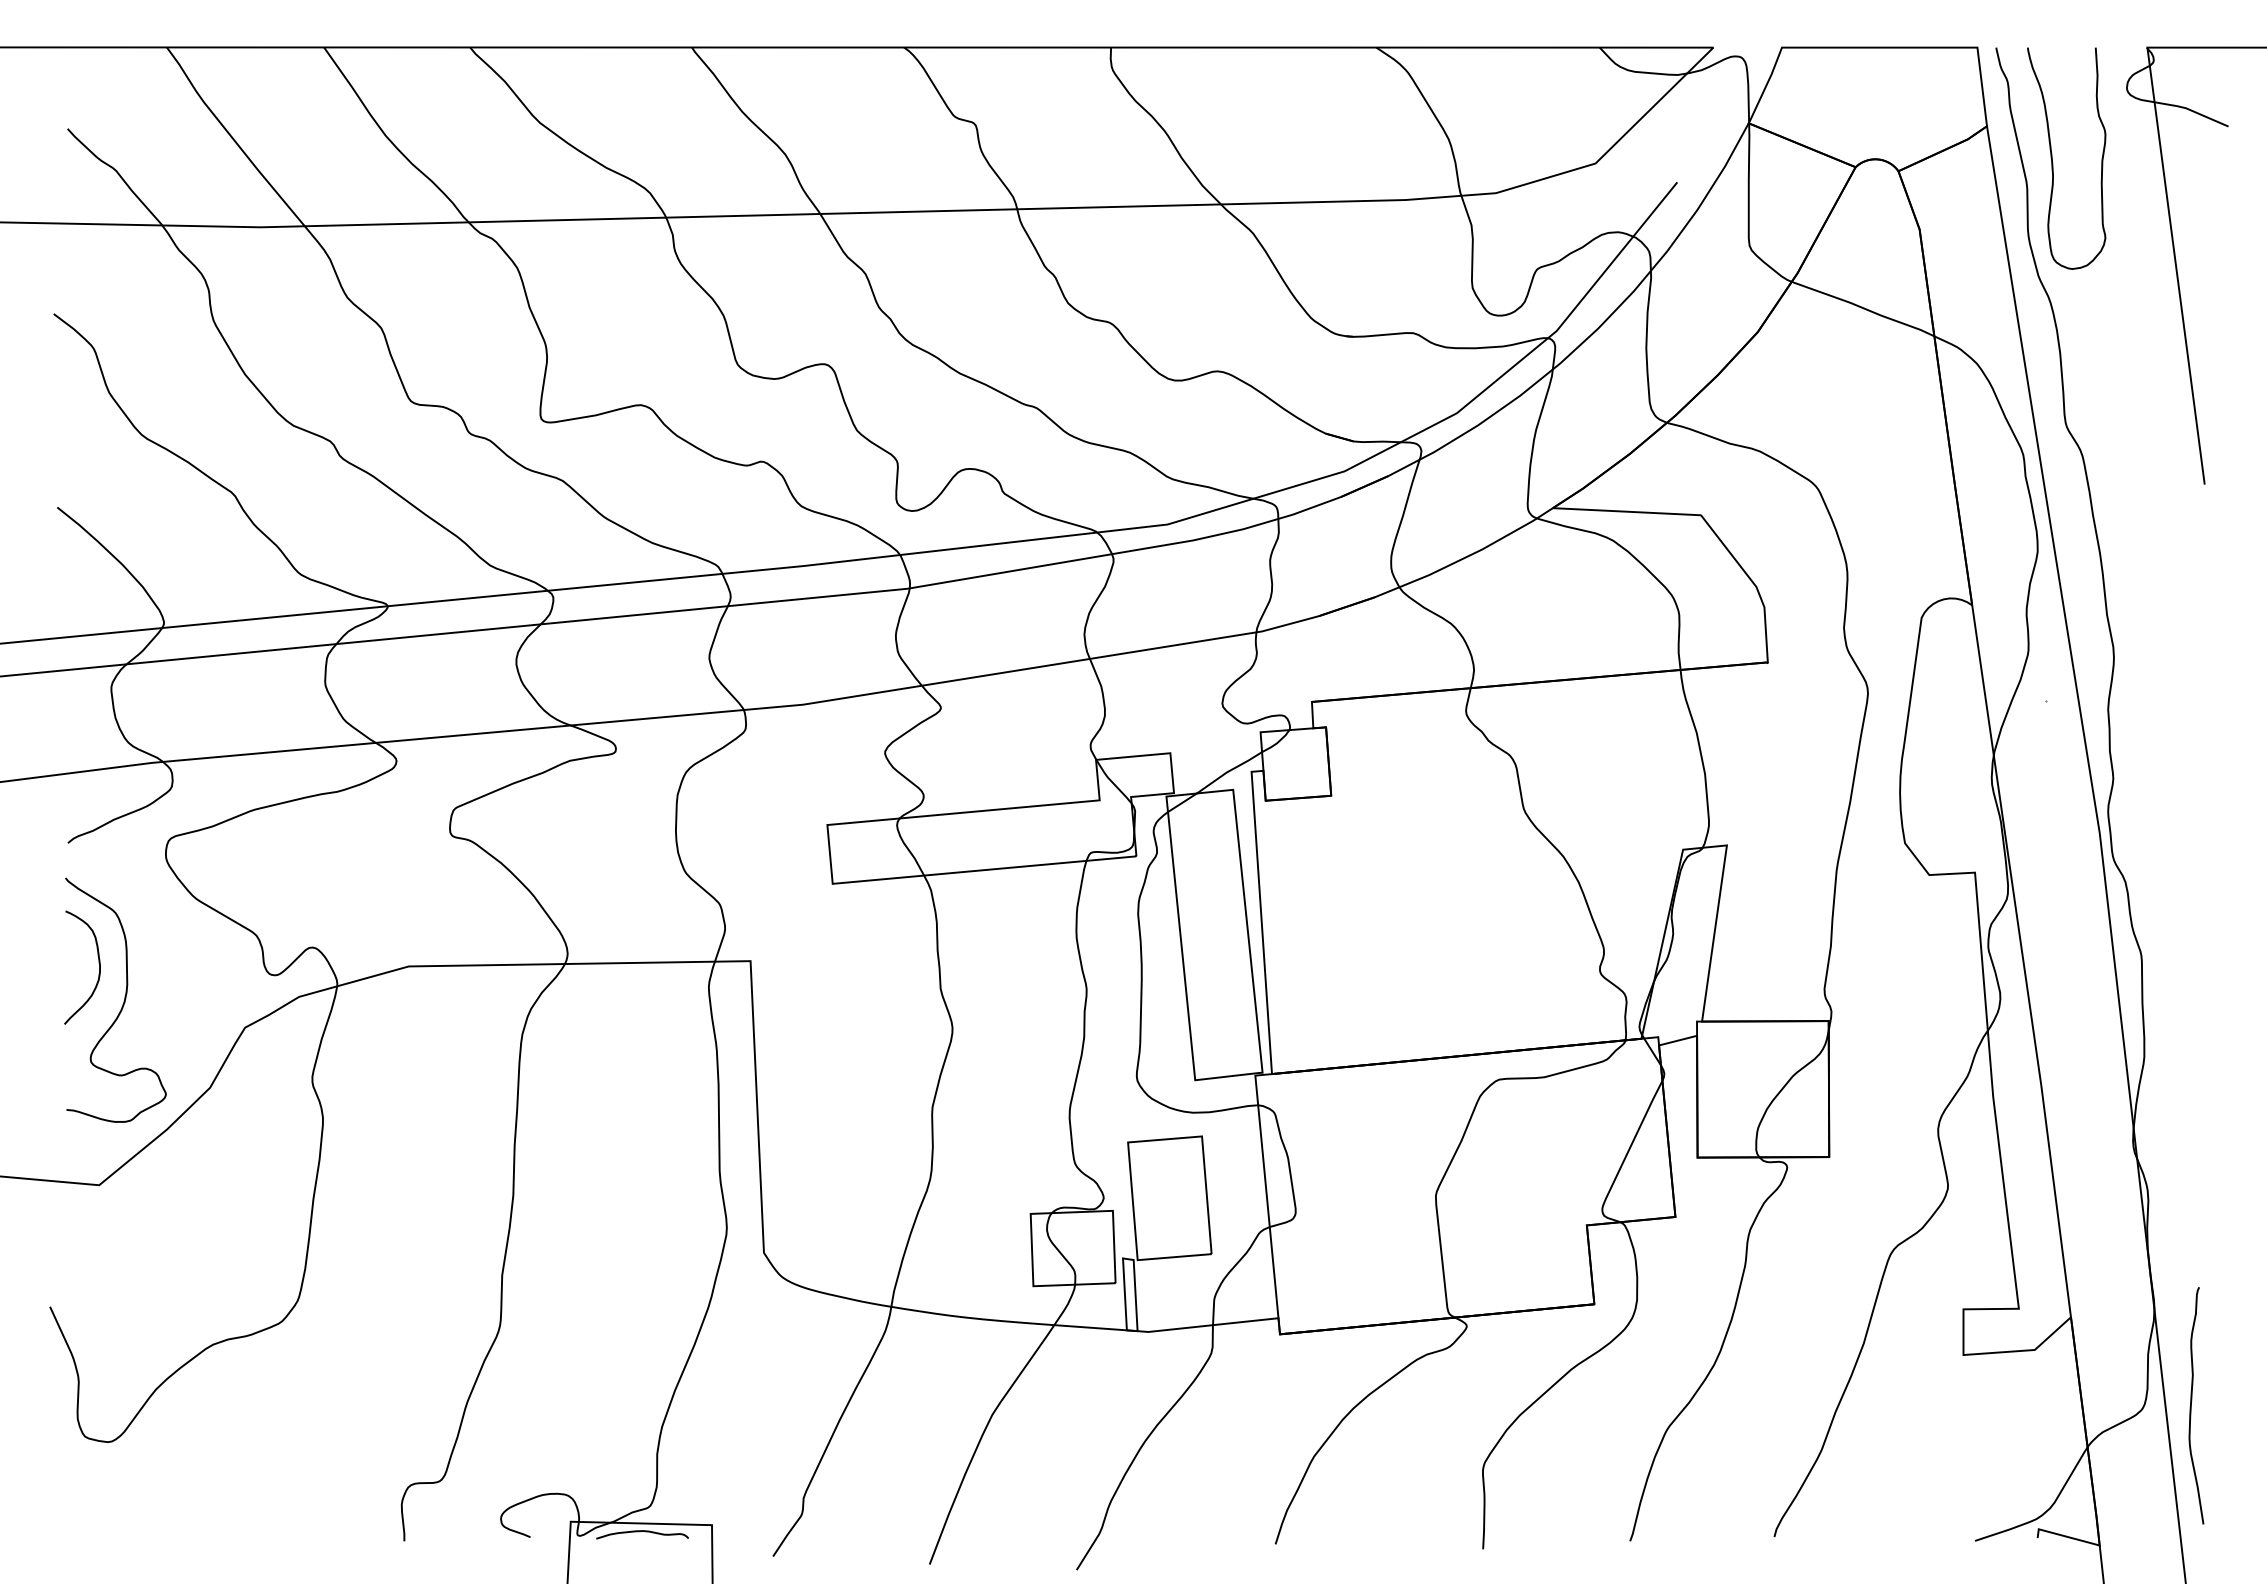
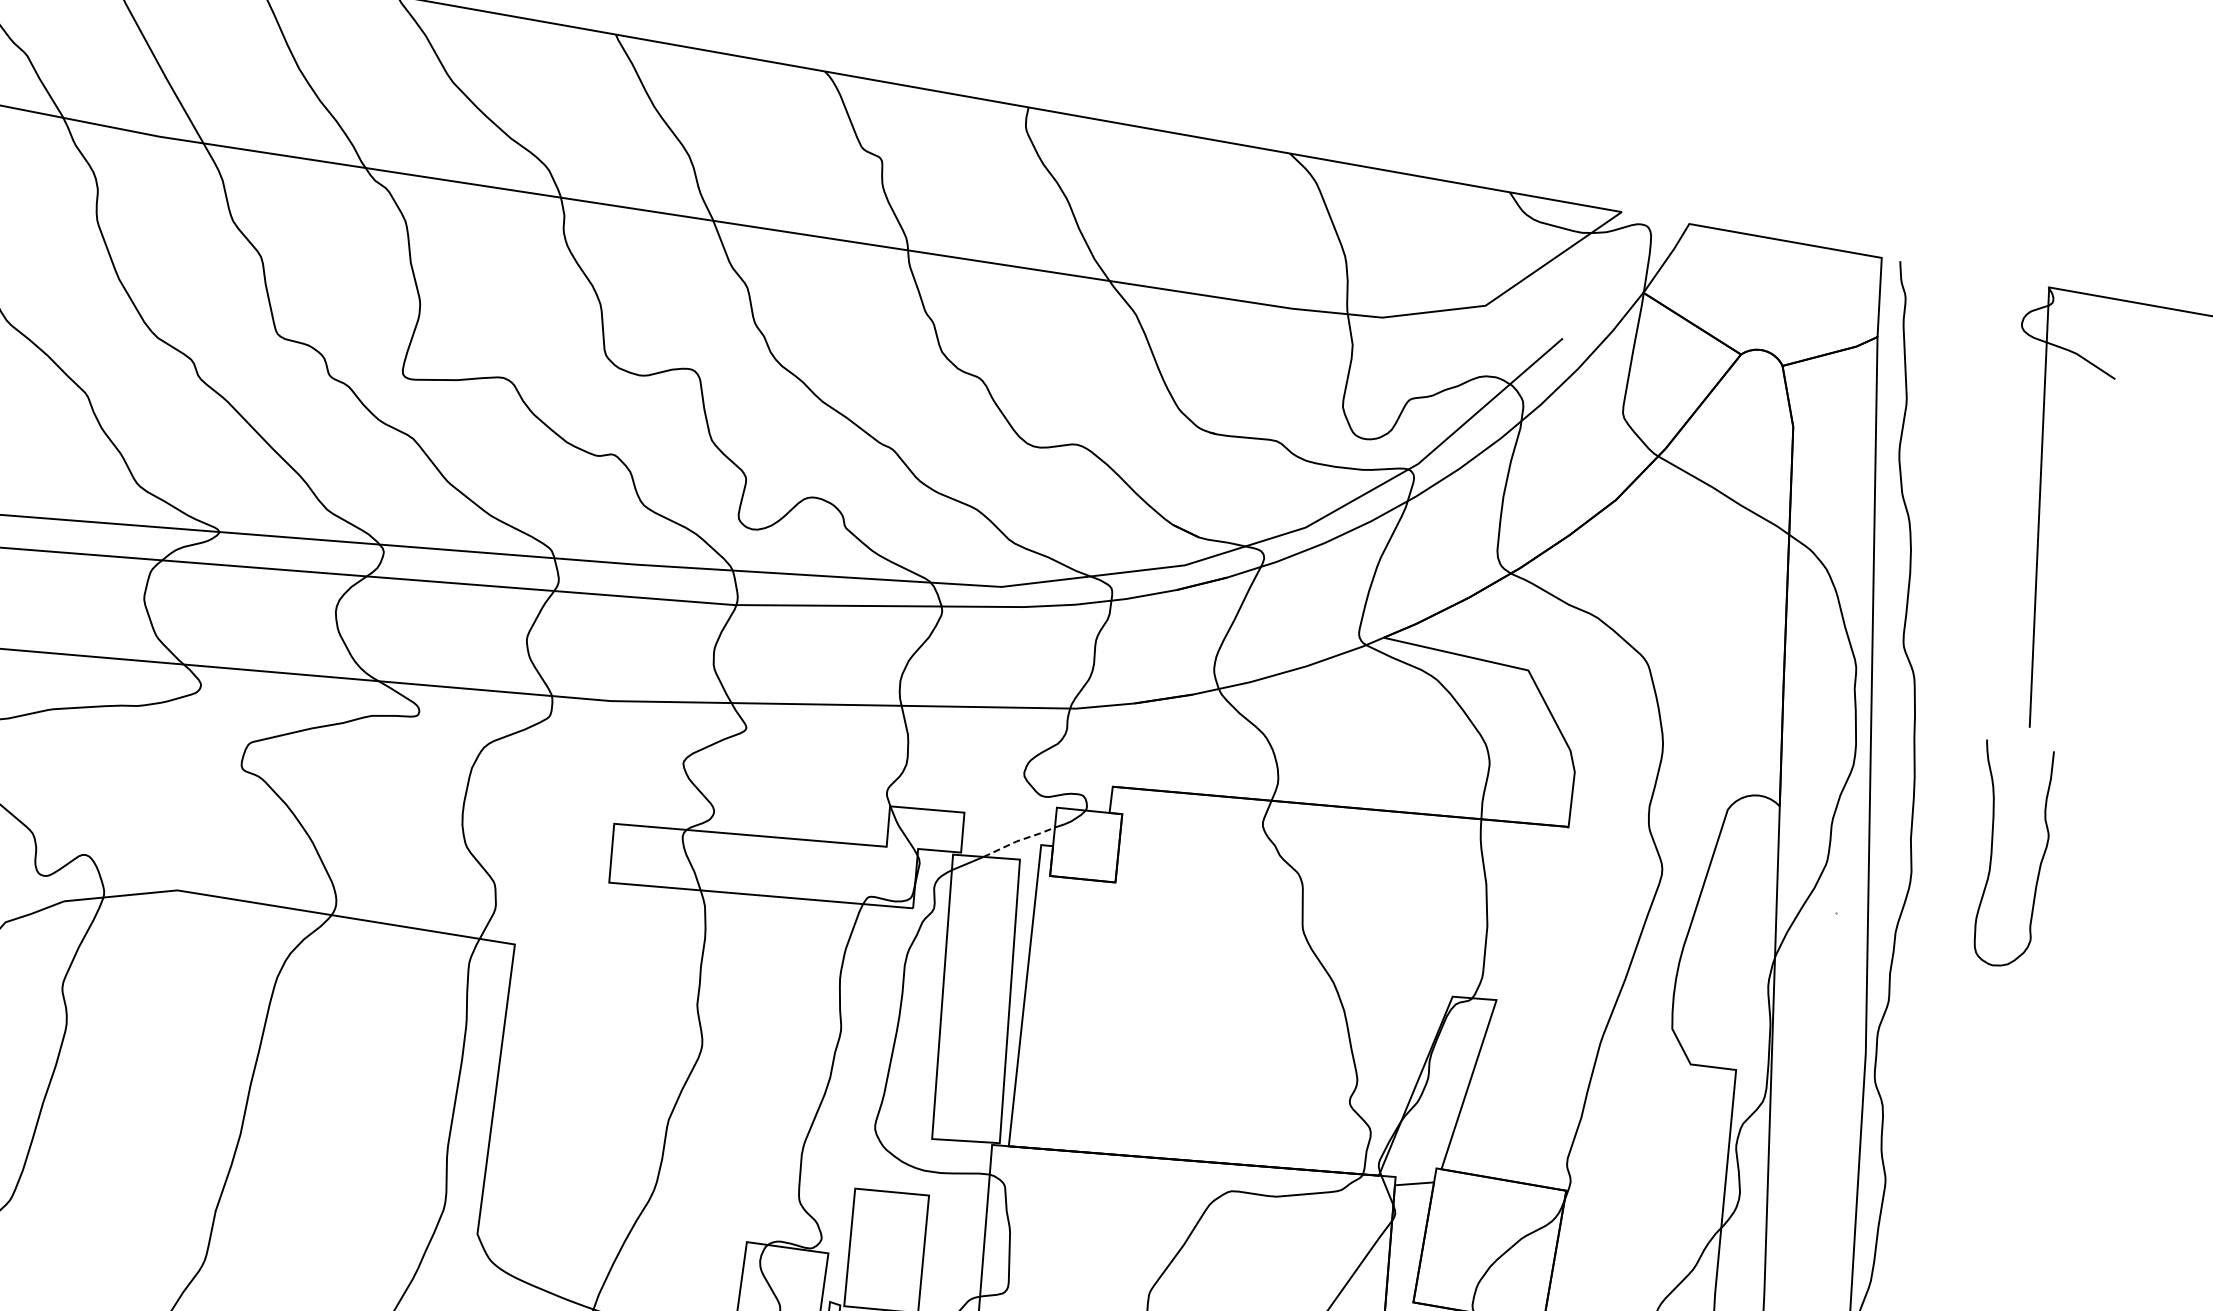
curve: (2053, 162) -> (1992, 857), moved
line: (1229, 771) -> (1019, 840), solid -> dashed

